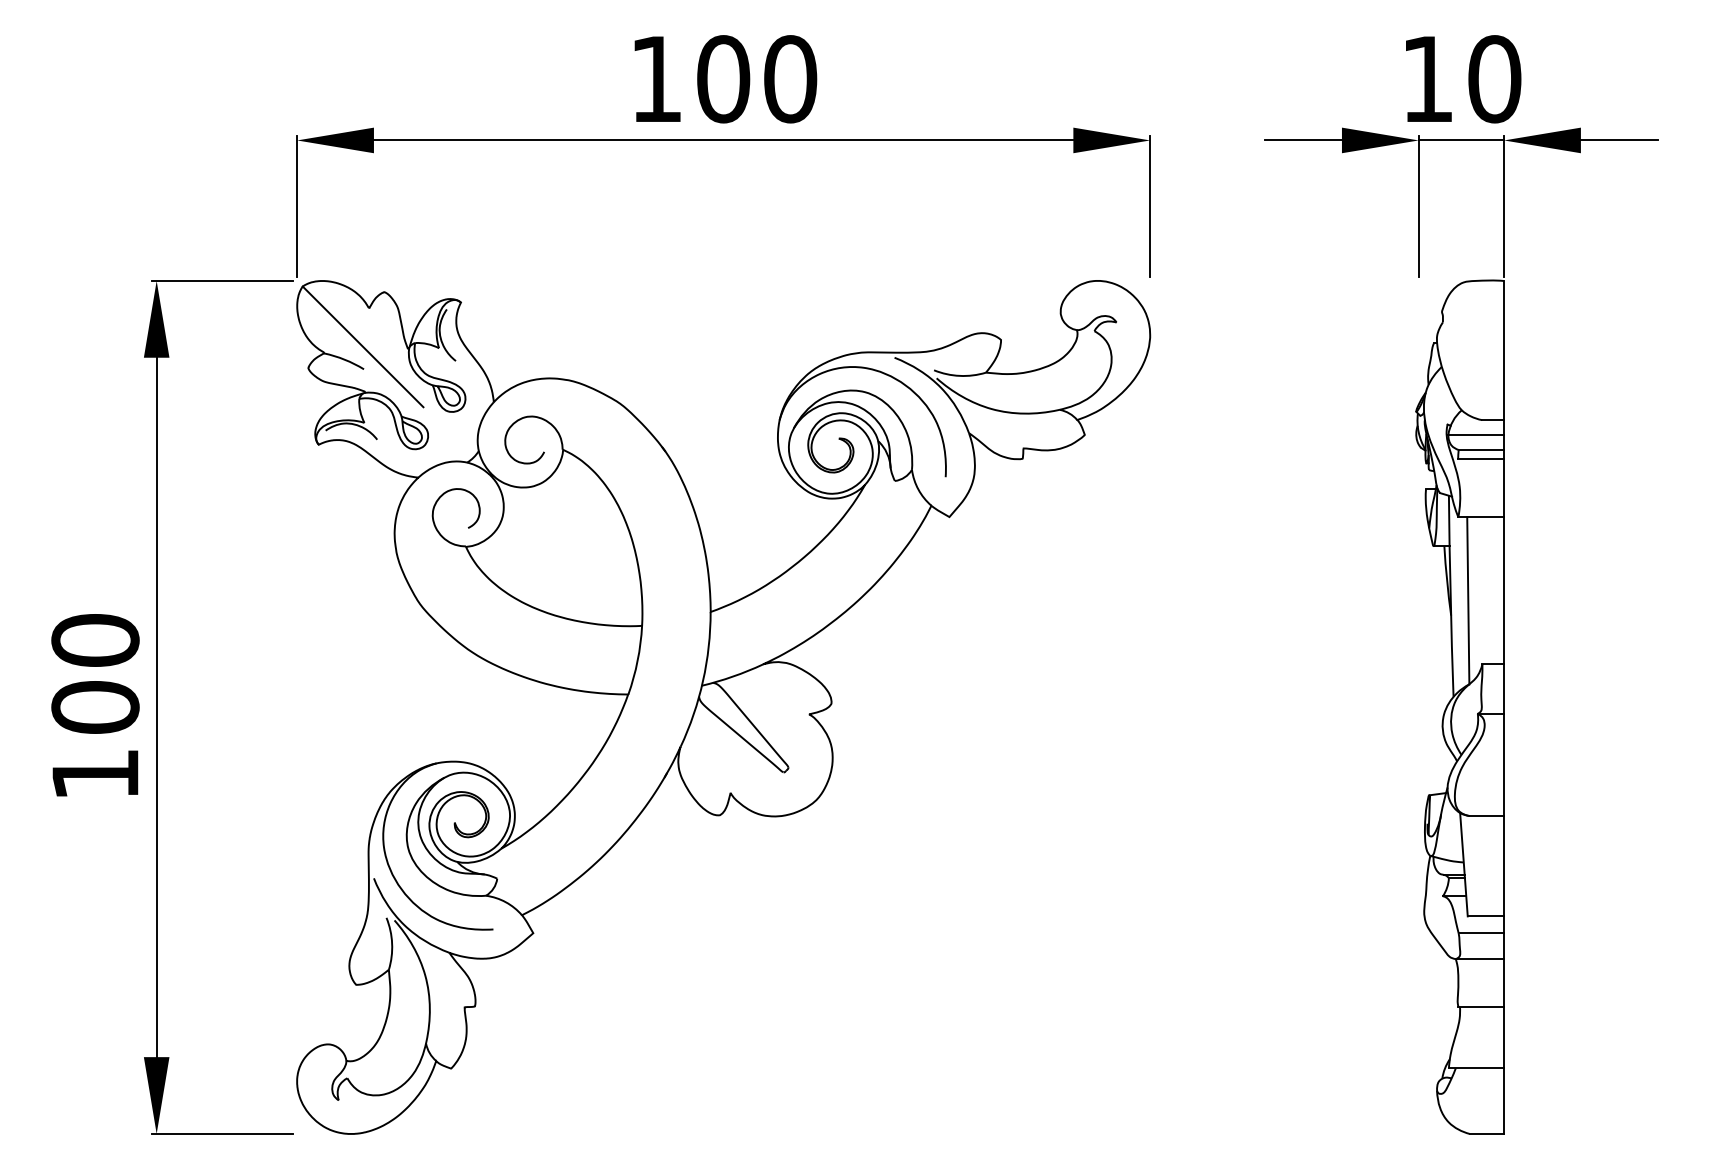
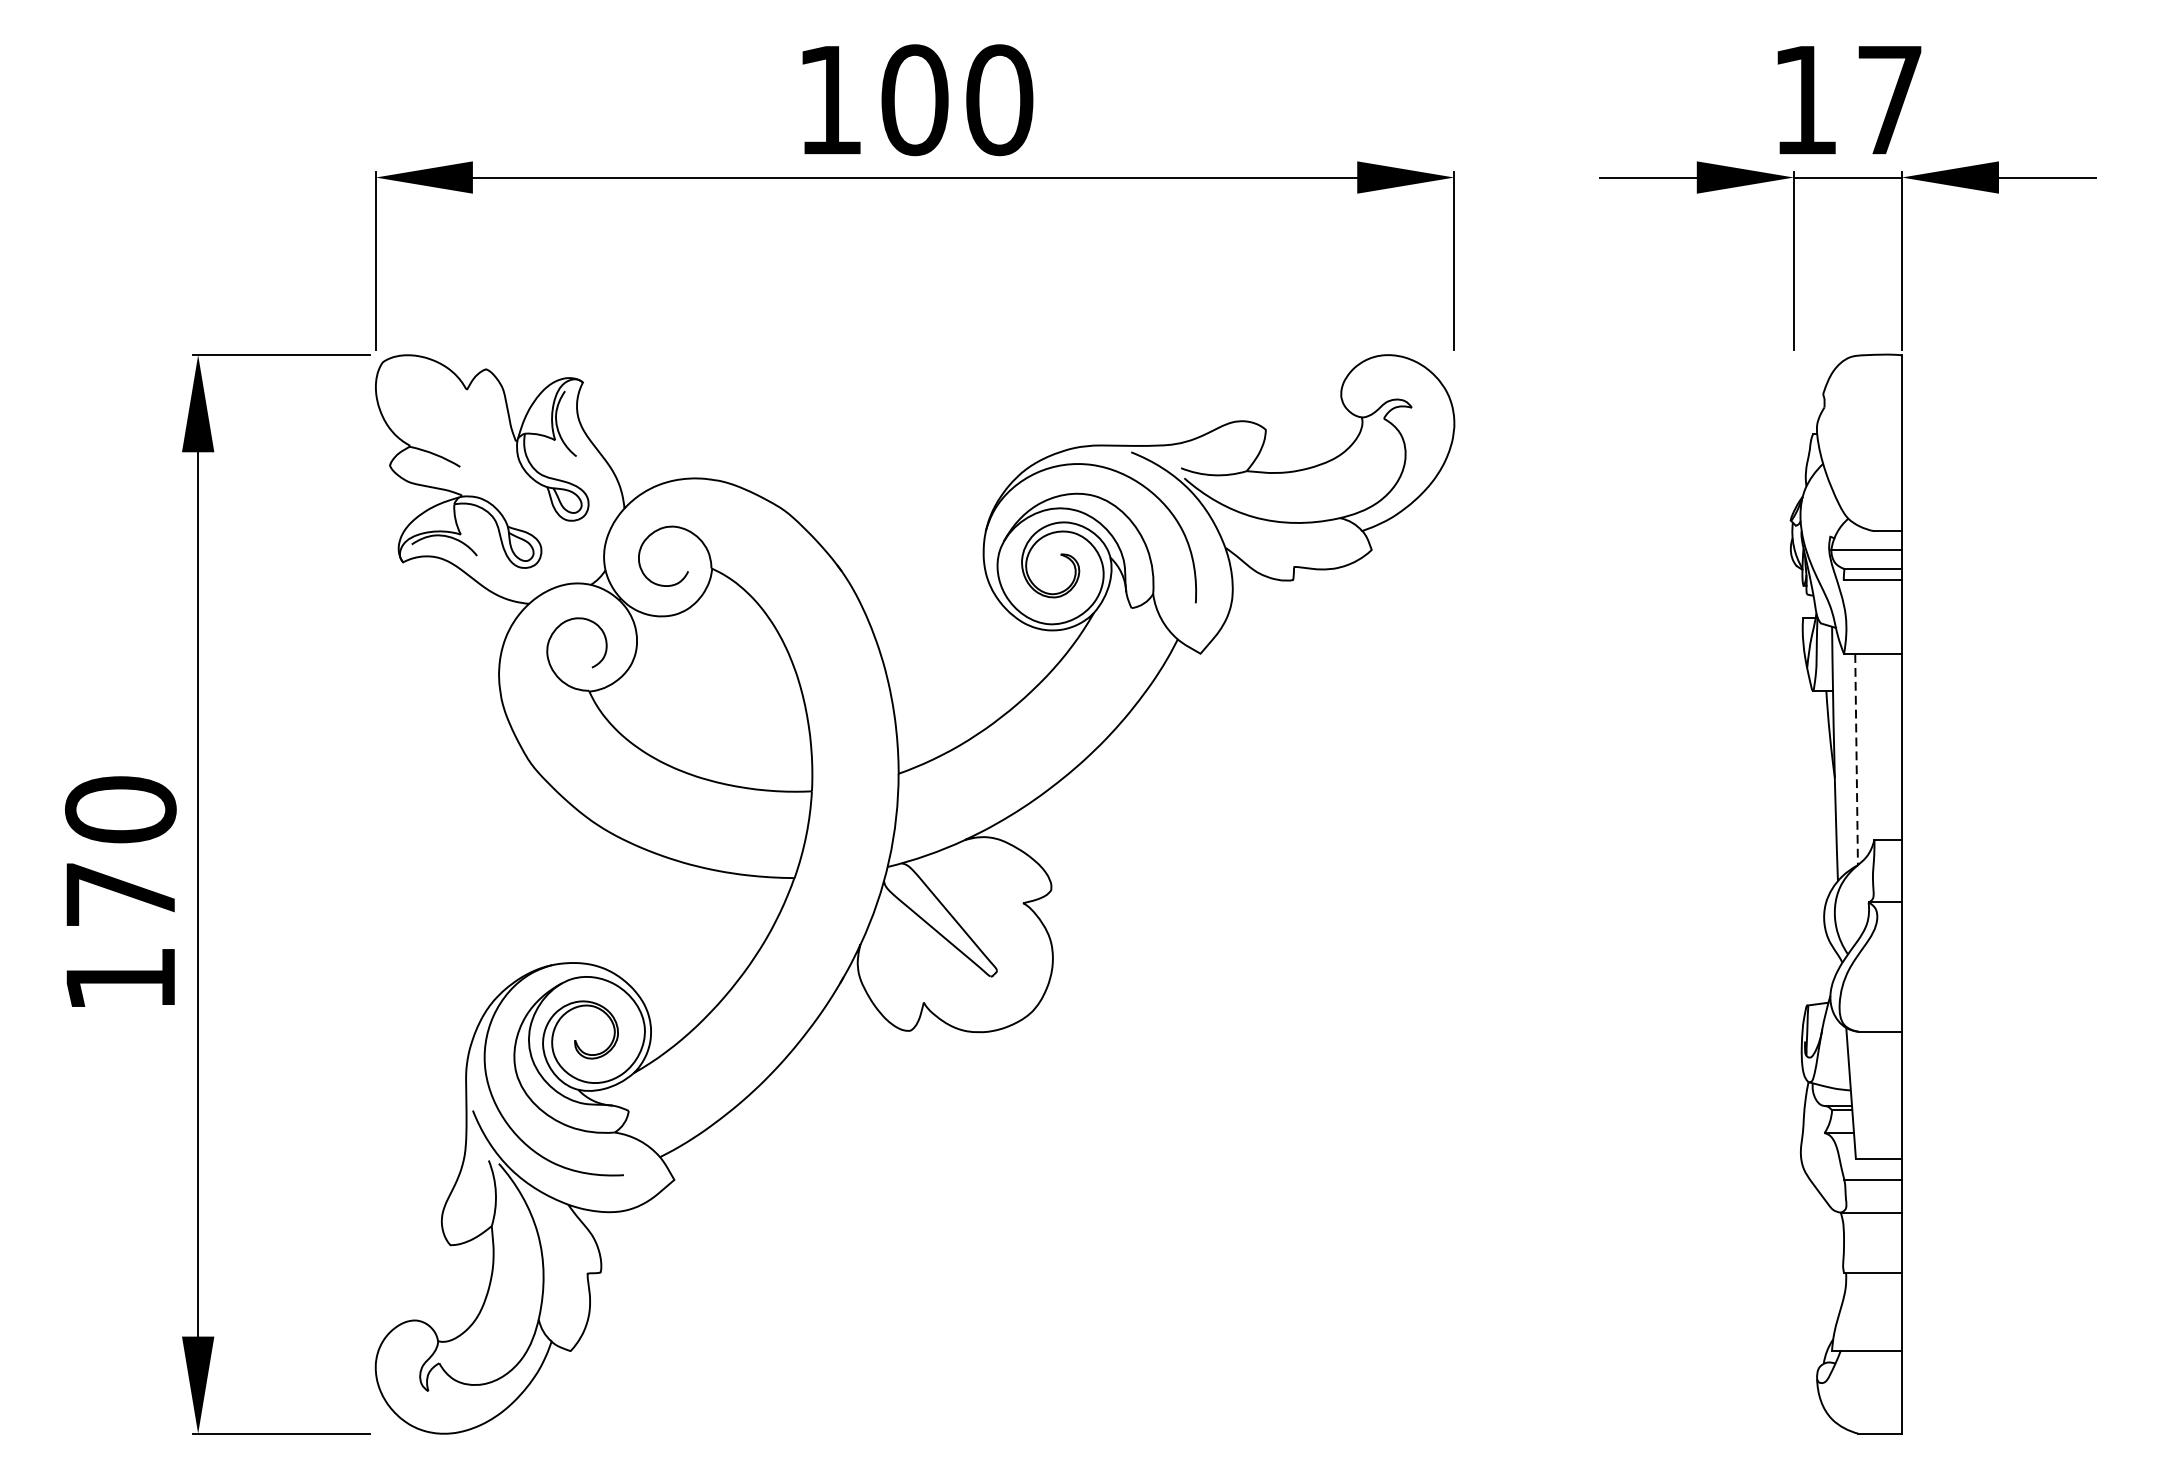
text: (1494, 79) -> (1889, 100), 10 -> 17
line: (362, 346) -> (458, 438), removed
line: (1468, 600) -> (1856, 759), solid -> dashed
text: (95, 707) -> (120, 894), 100 -> 170

